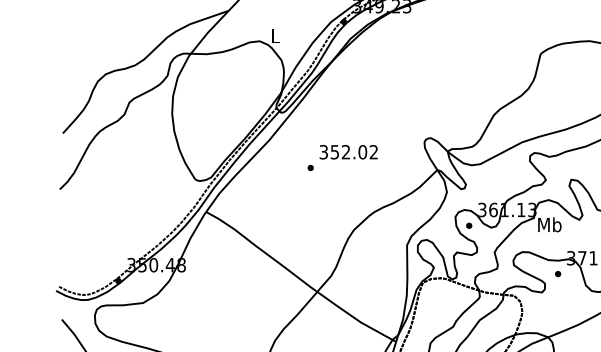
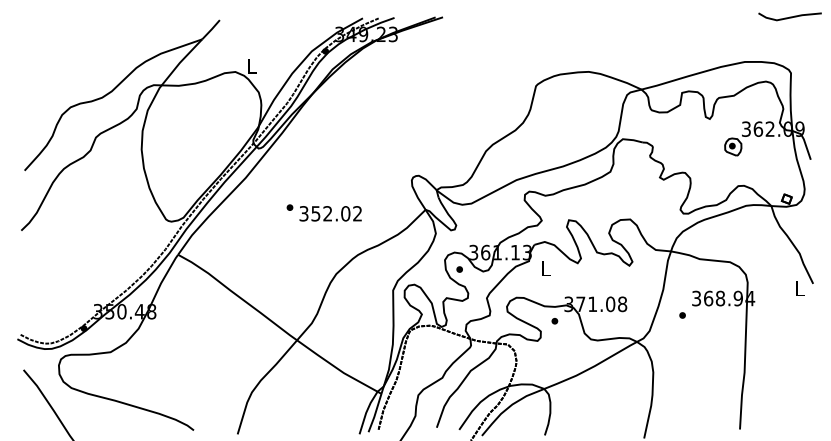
text: (348, 151) -> (330, 213), moved
text: (549, 224) -> (545, 268), Mb -> L

